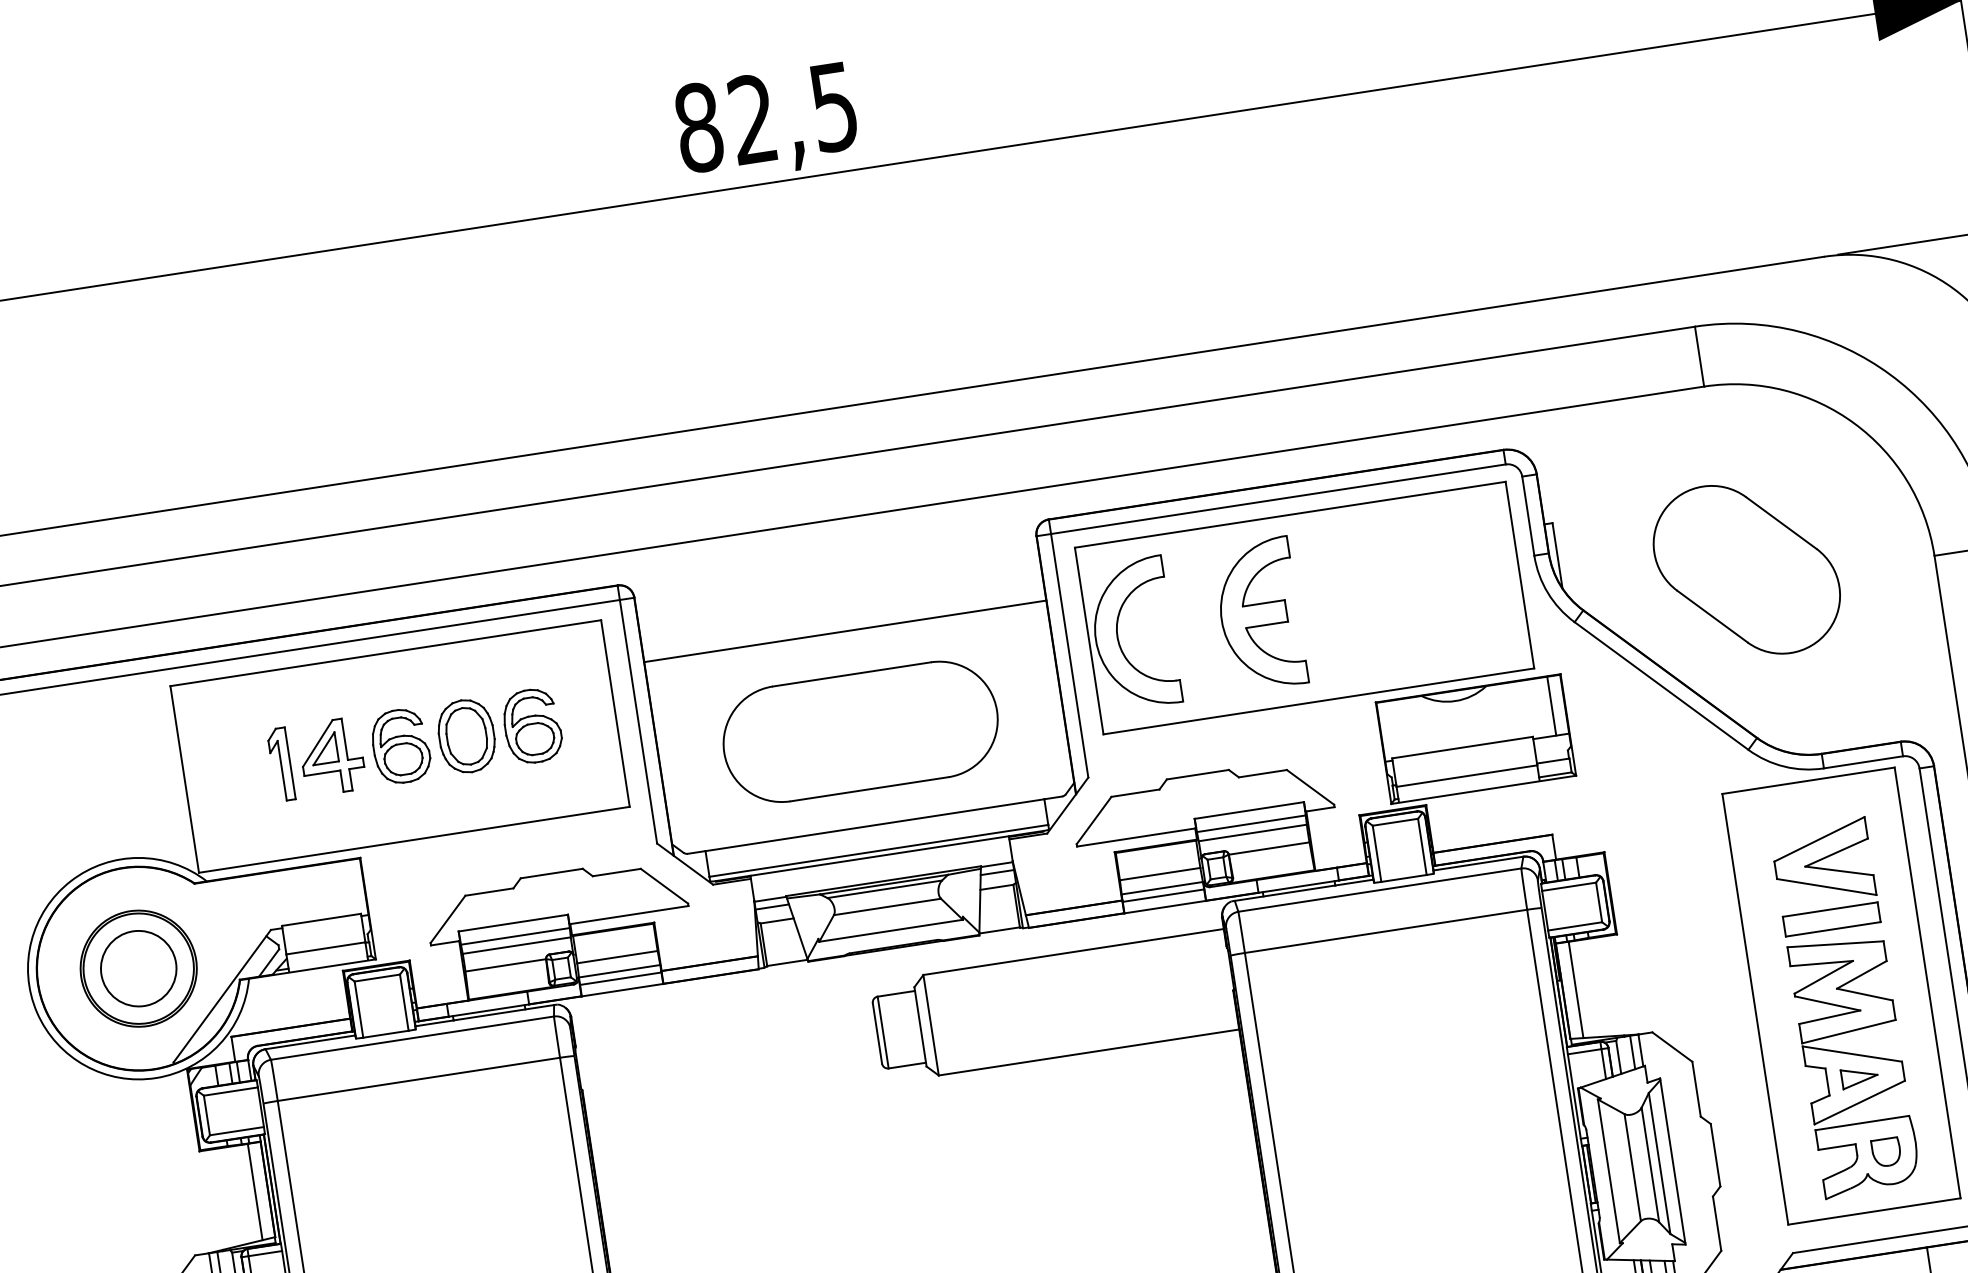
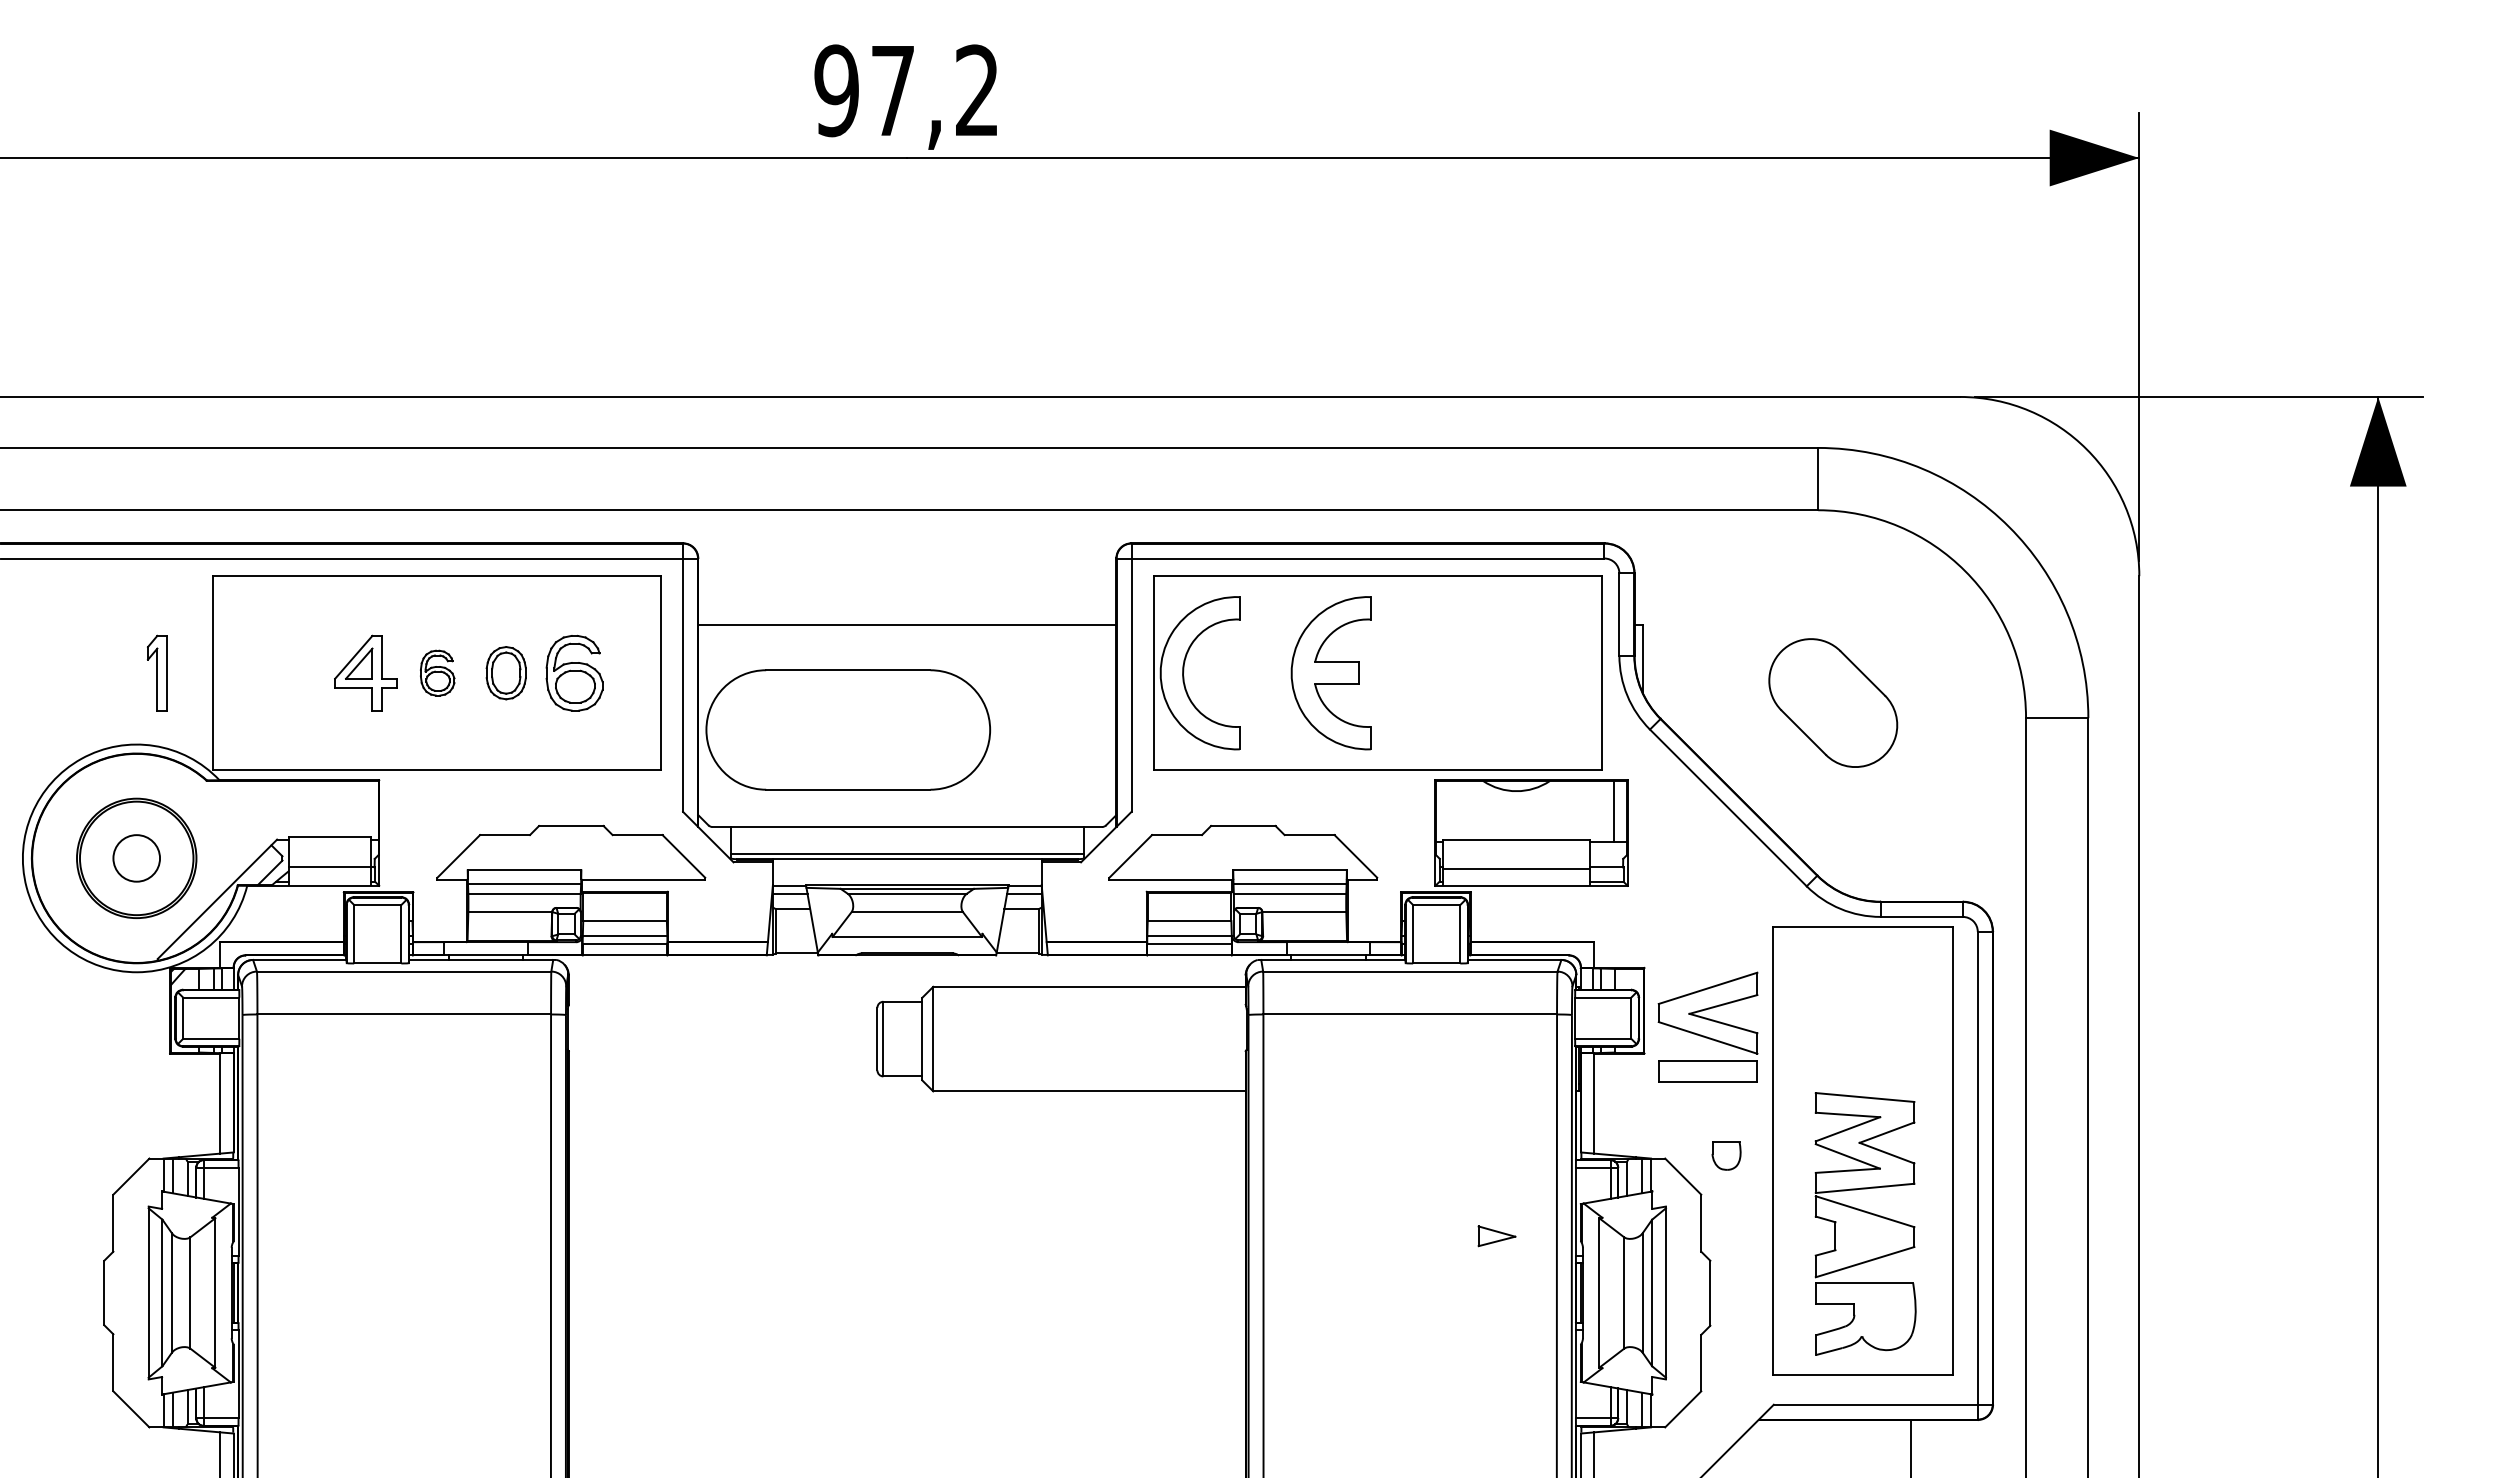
text: (764, 117) -> (905, 90), 82,5 -> 97,2
part: (1747, 569) -> (1833, 702), size x0.7
part: (860, 731) -> (848, 729), moved
part: (466, 735) -> (506, 672), size x0.7
part: (400, 745) -> (437, 672), size x0.6
part: (281, 763) -> (157, 672), moved
part: (1824, 876) -> (1707, 1026), moved
circle: (138, 968) -> (136, 858), size x0.6
part: (1859, 1077) -> (1496, 1236), moved
part: (1886, 1151) -> (1726, 1155), moved

